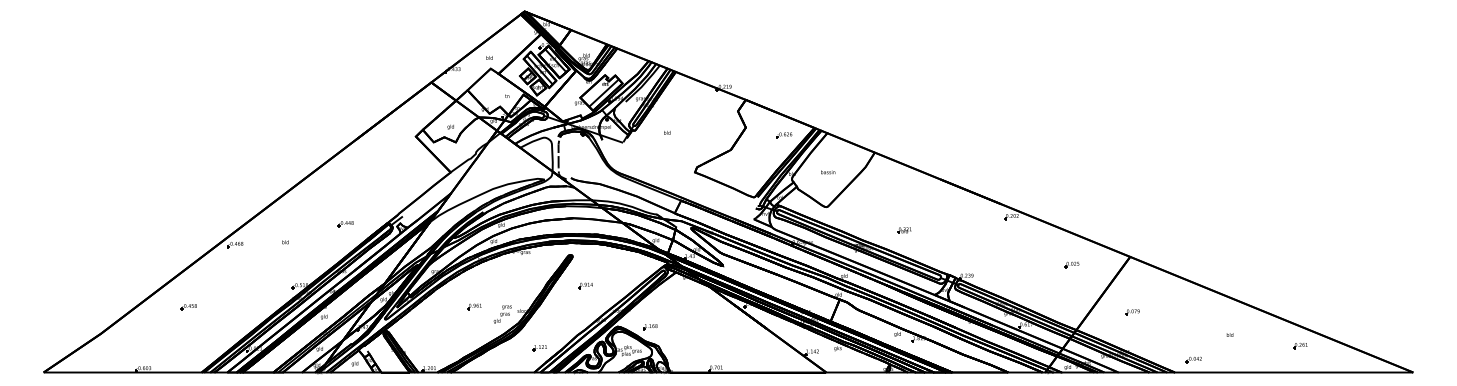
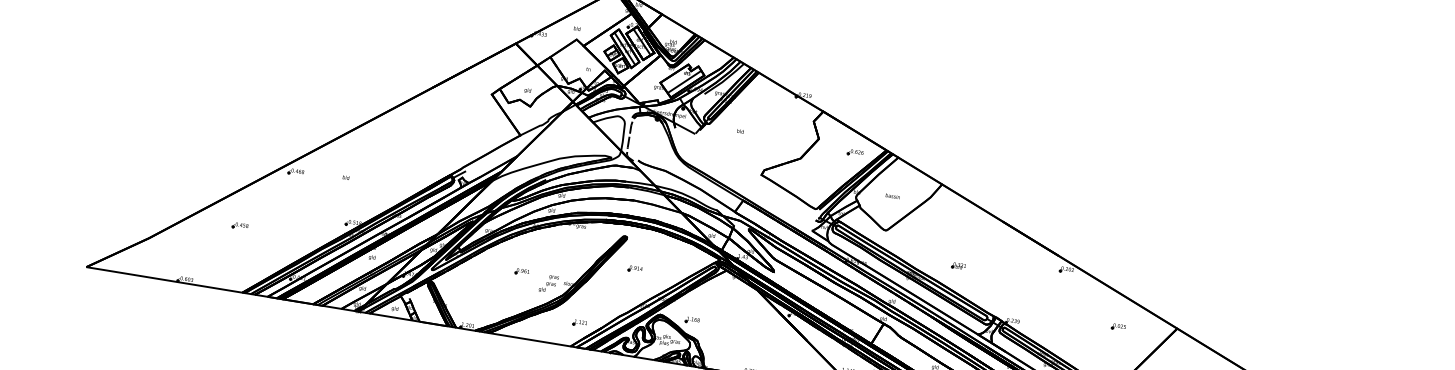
part: (345, 224) -> (408, 169), removed

